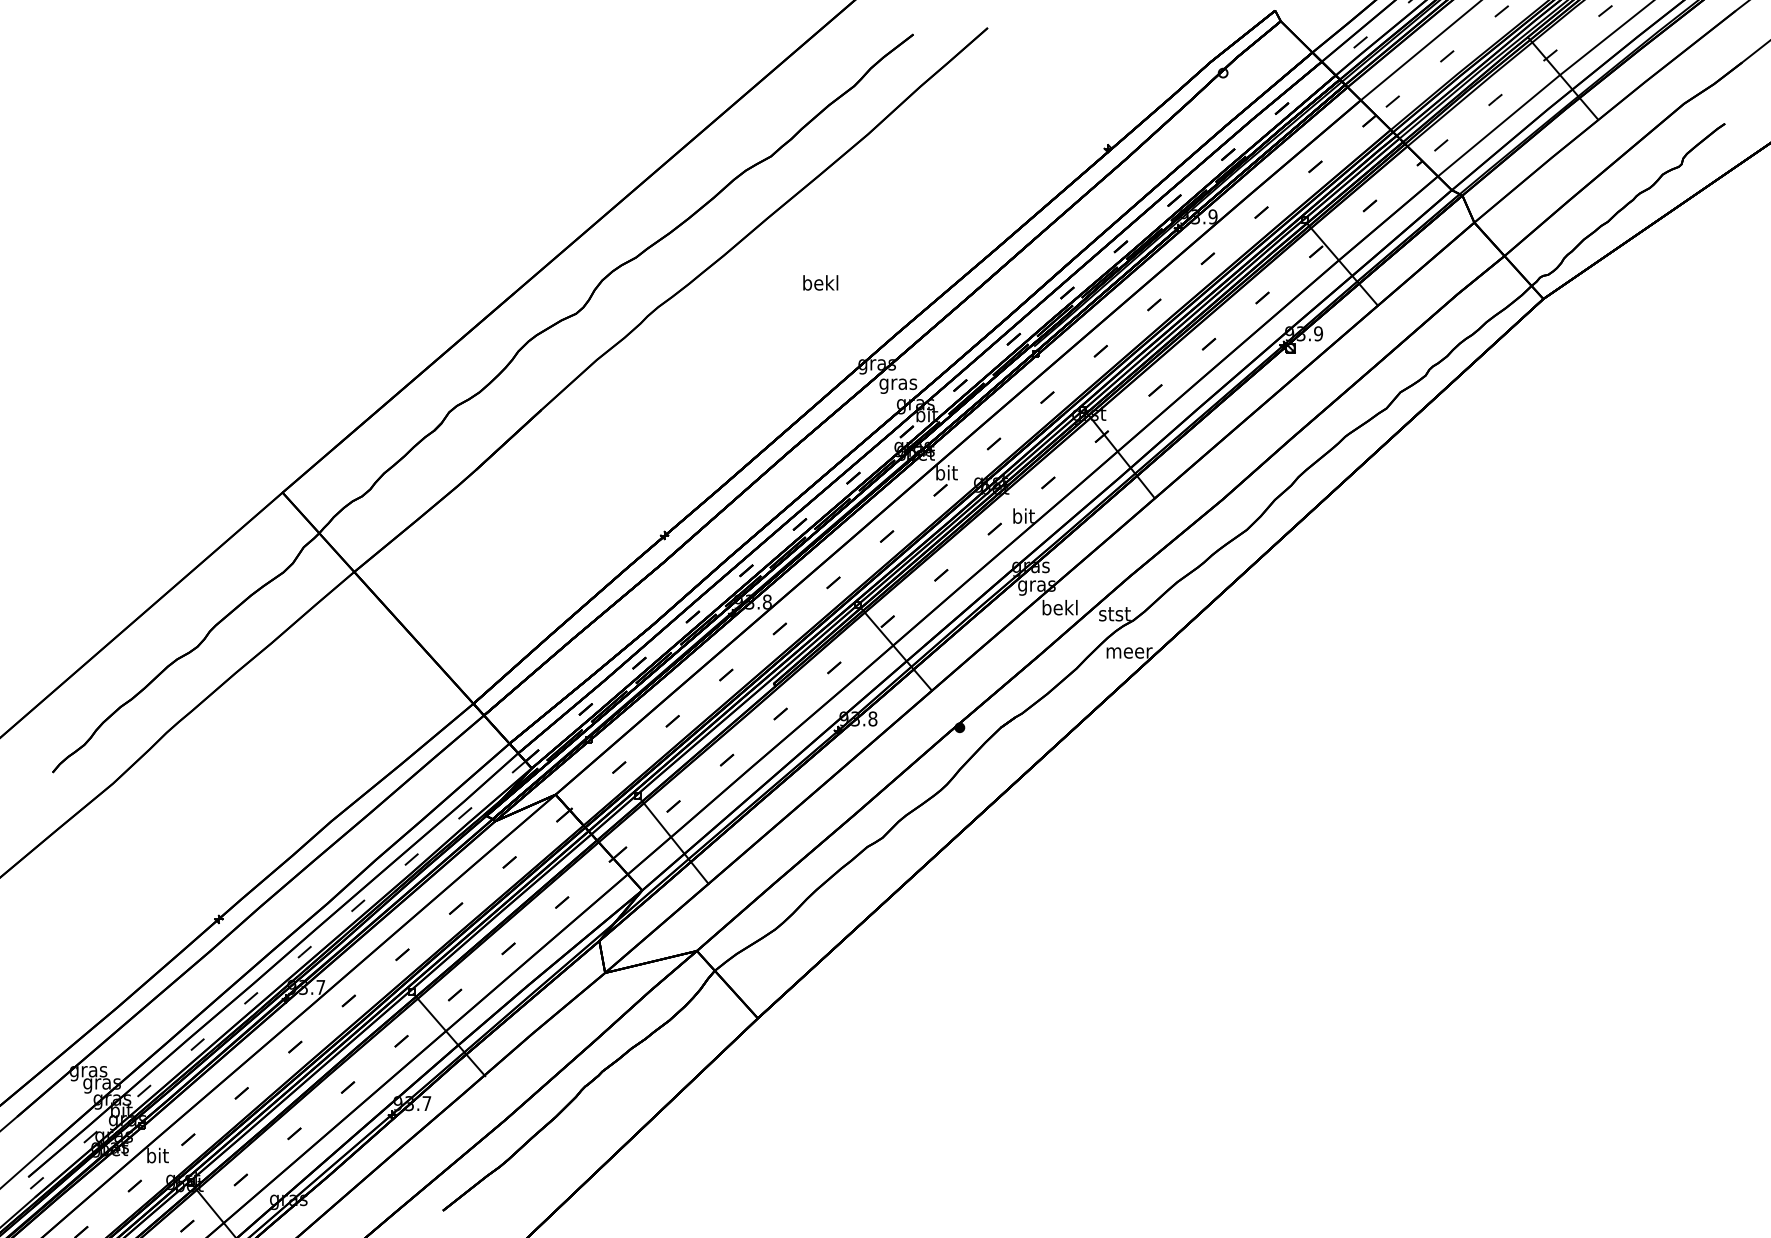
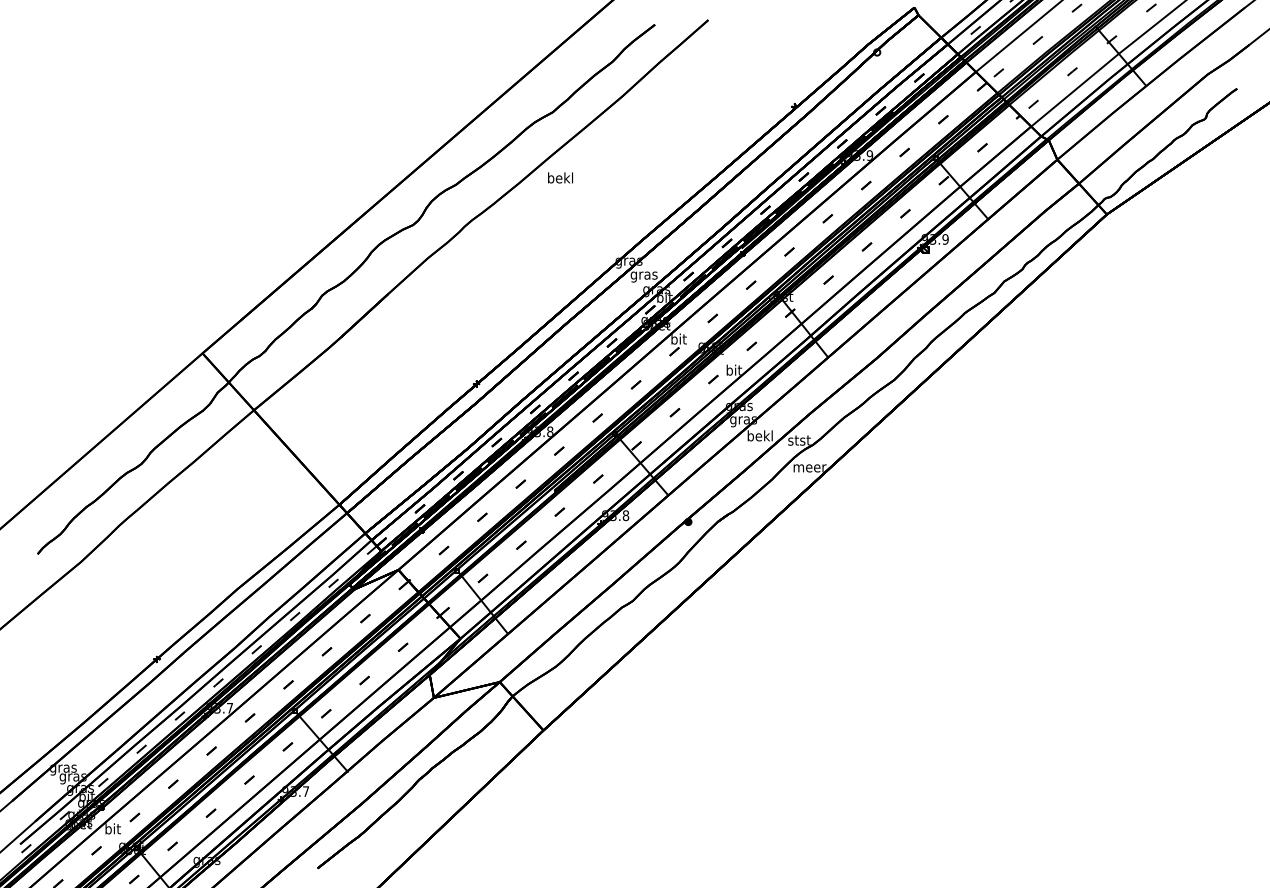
text: (820, 282) -> (560, 177), moved

